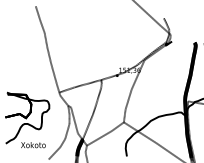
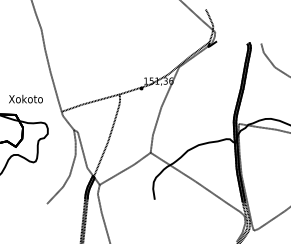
text: (33, 145) -> (25, 99), moved

